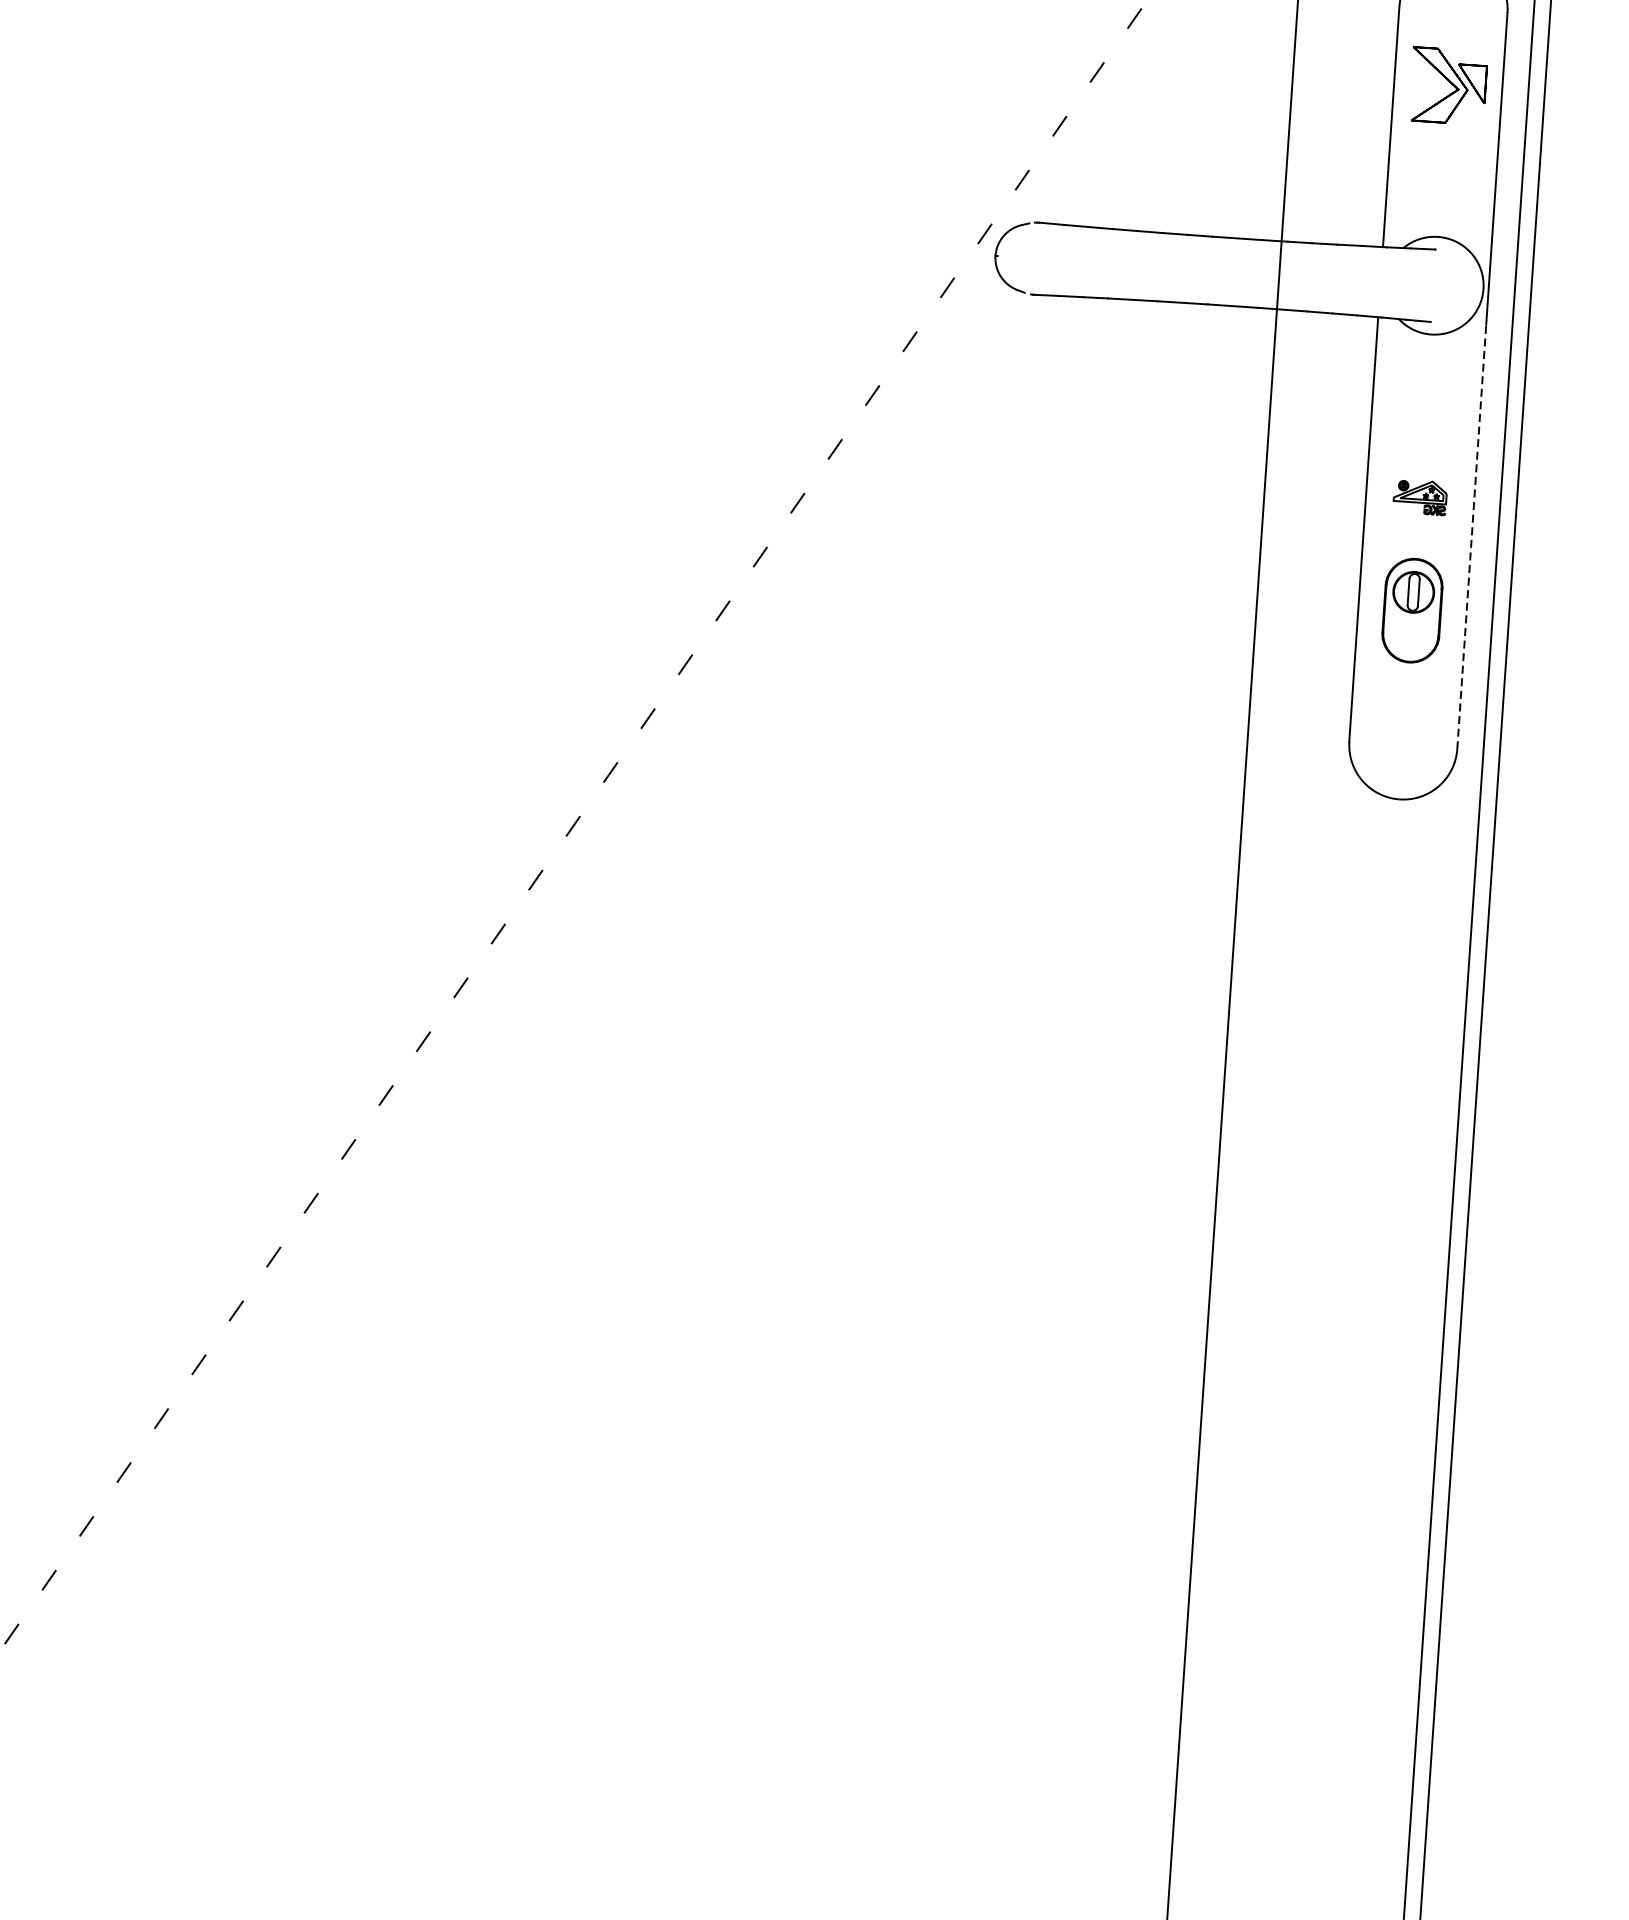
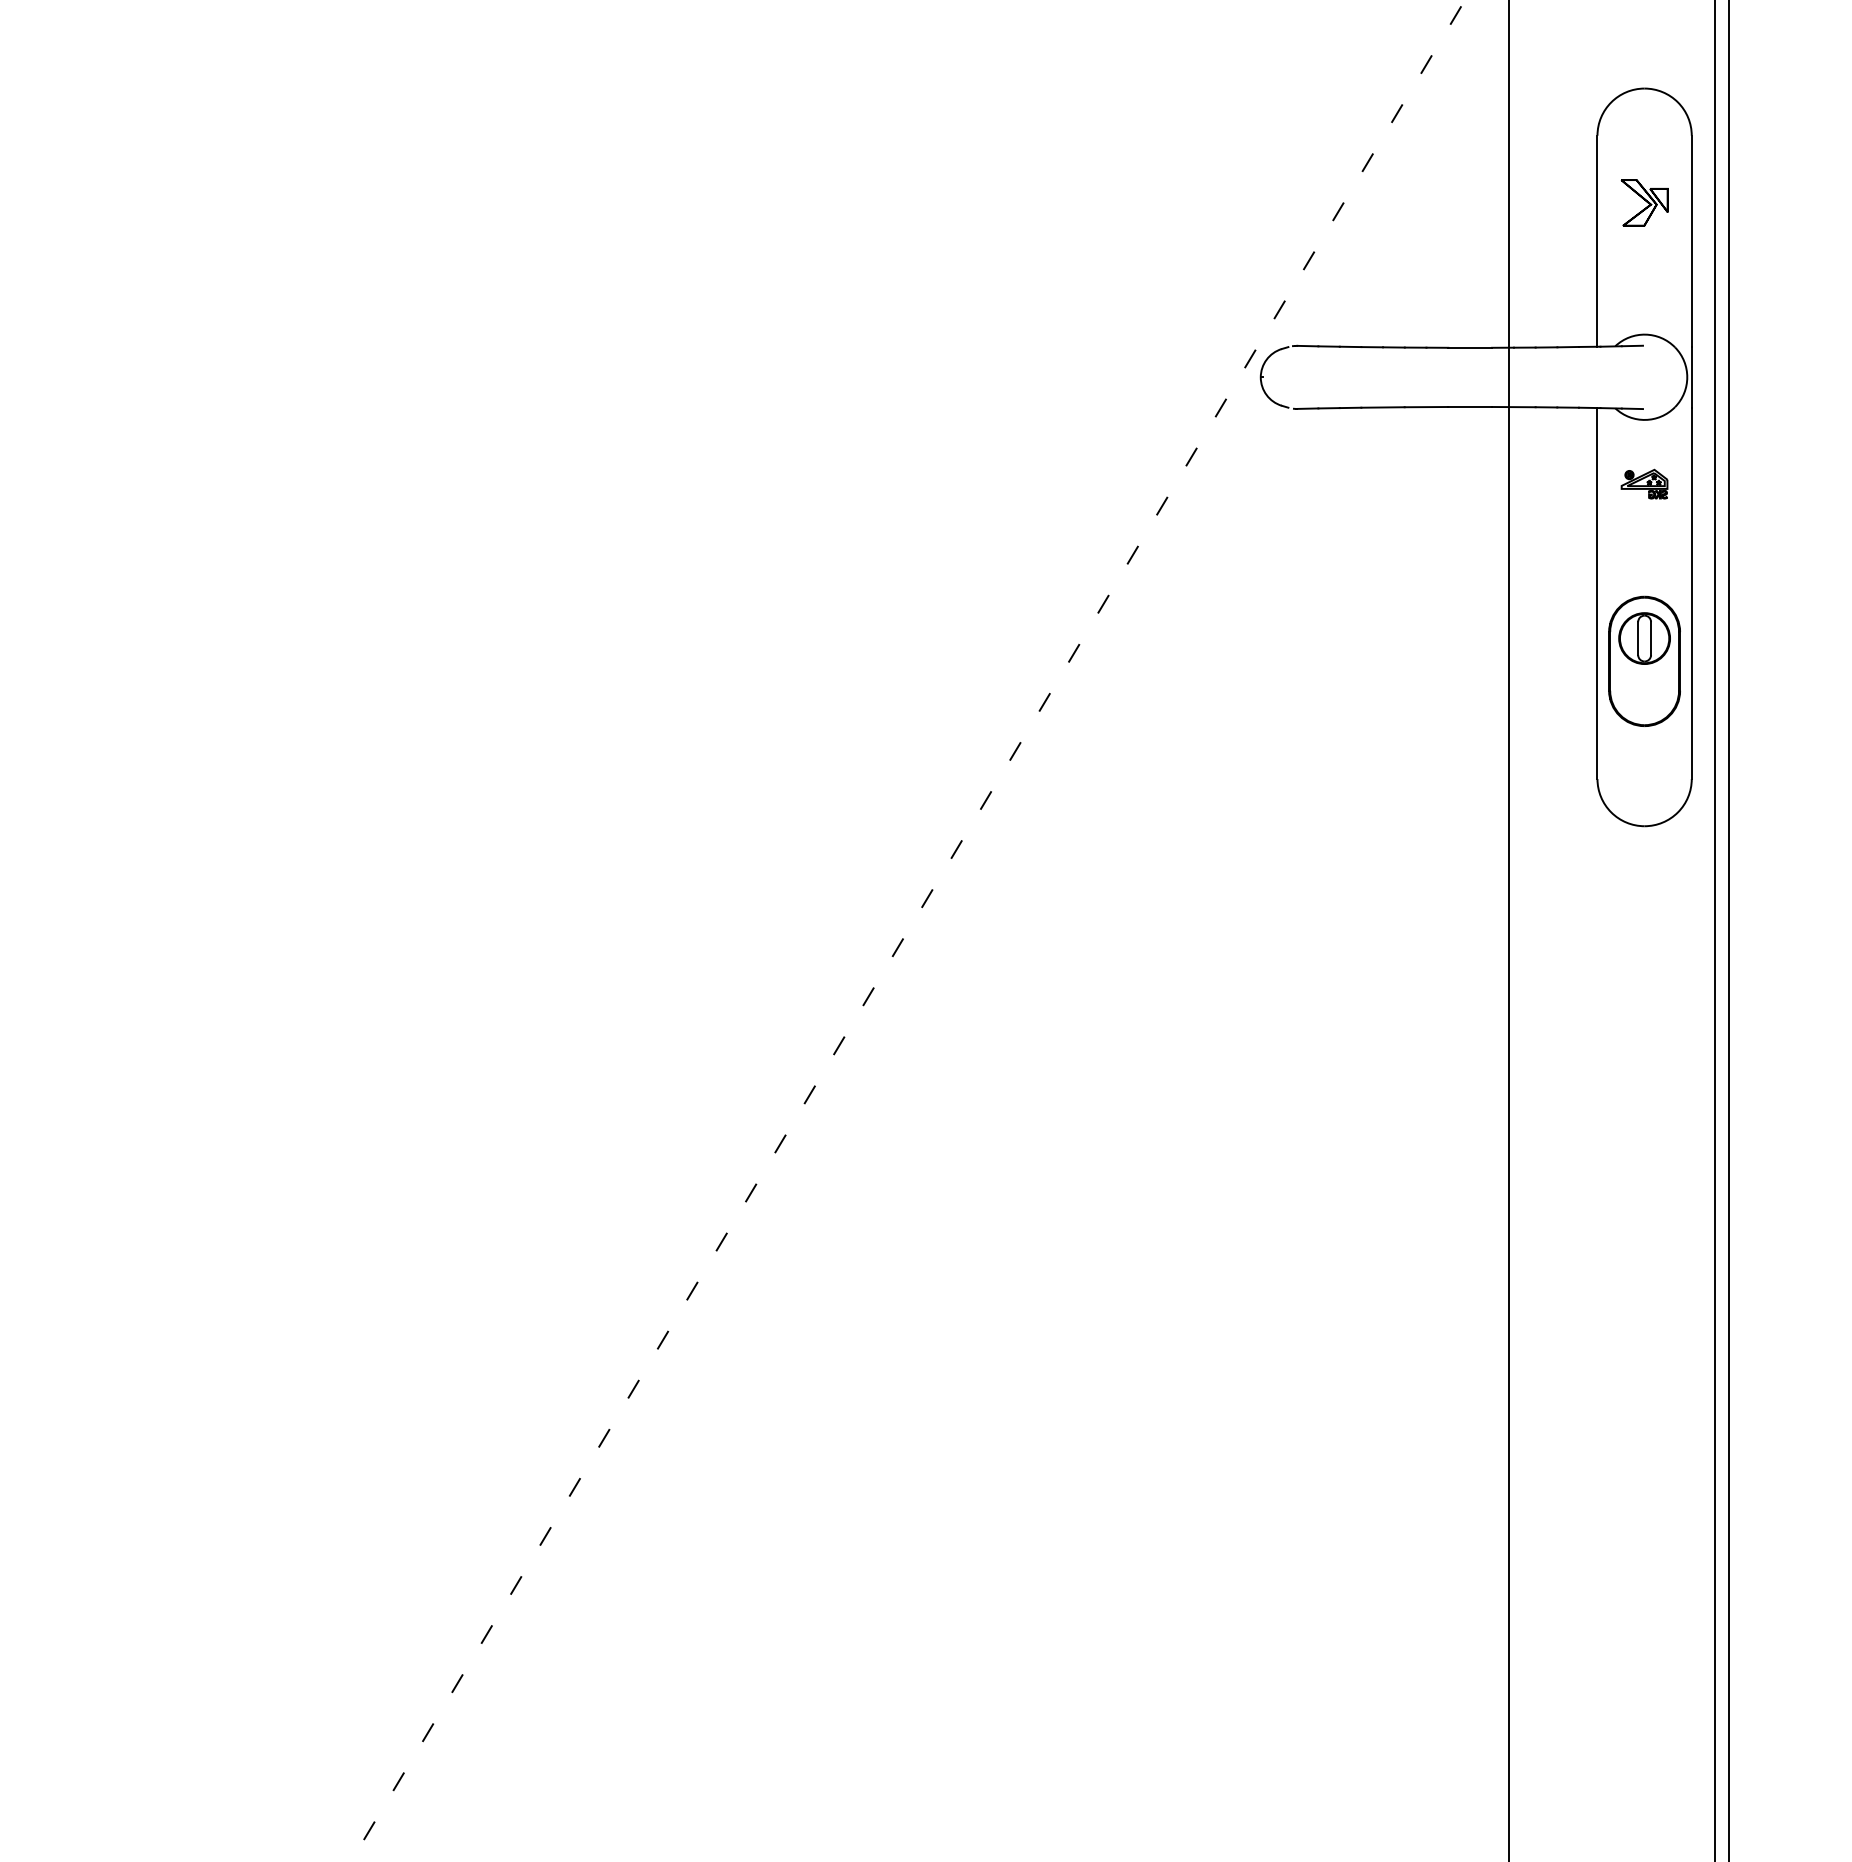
part: (1448, 85) -> (1644, 202), size x0.71
part: (1420, 496) -> (1644, 483), moved
line: (1471, 536) -> (1691, 593), dashed -> solid
part: (1412, 609) -> (1644, 660), size x1.43

